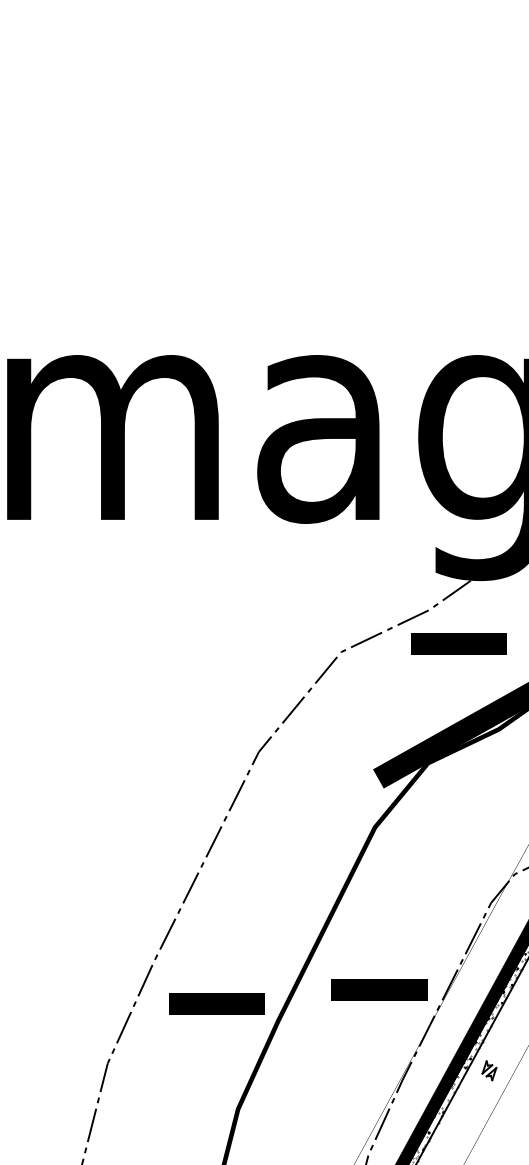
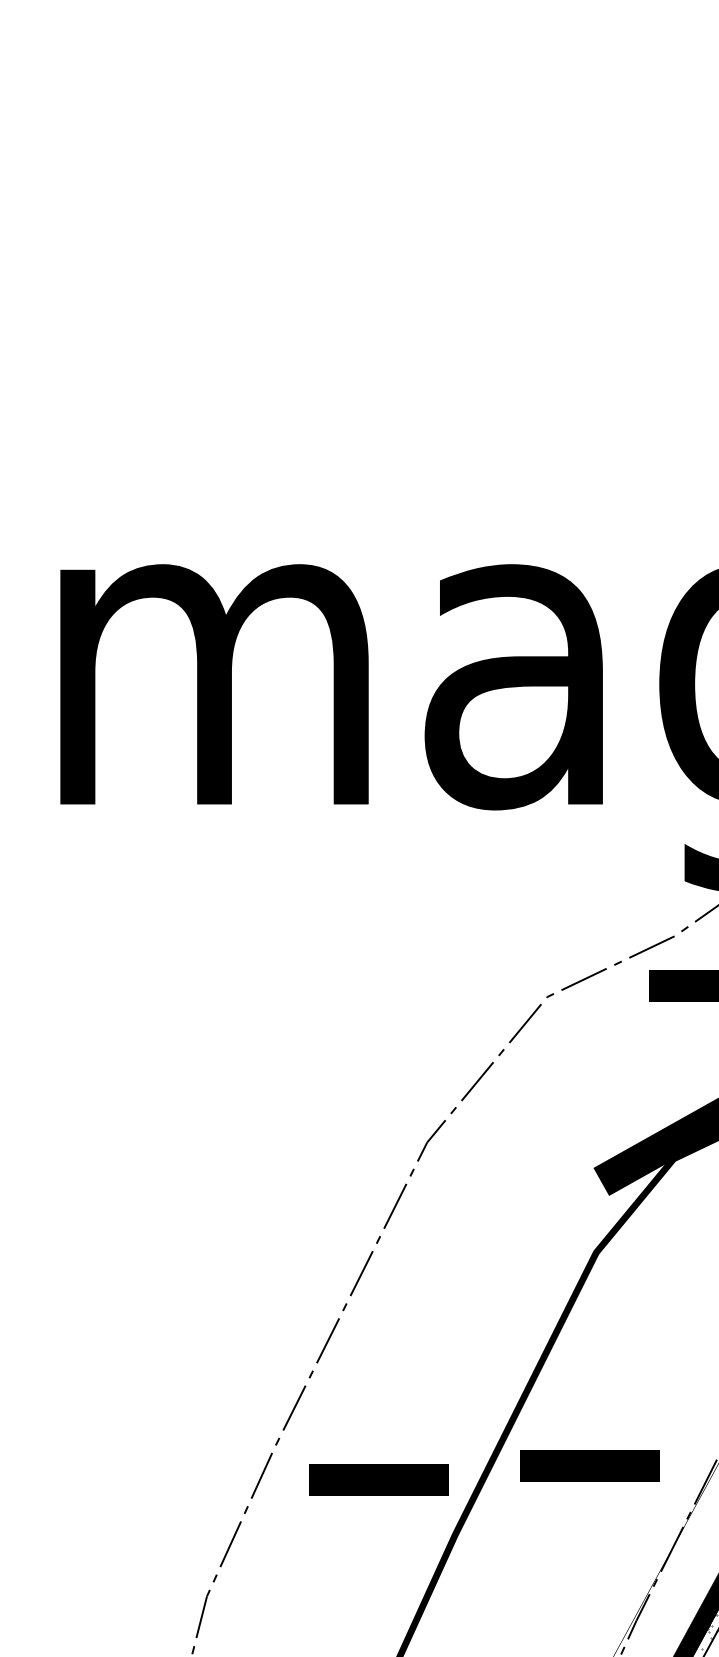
text: (379, 989) -> (589, 1465), moved
text: (216, 1003) -> (378, 1478), moved

